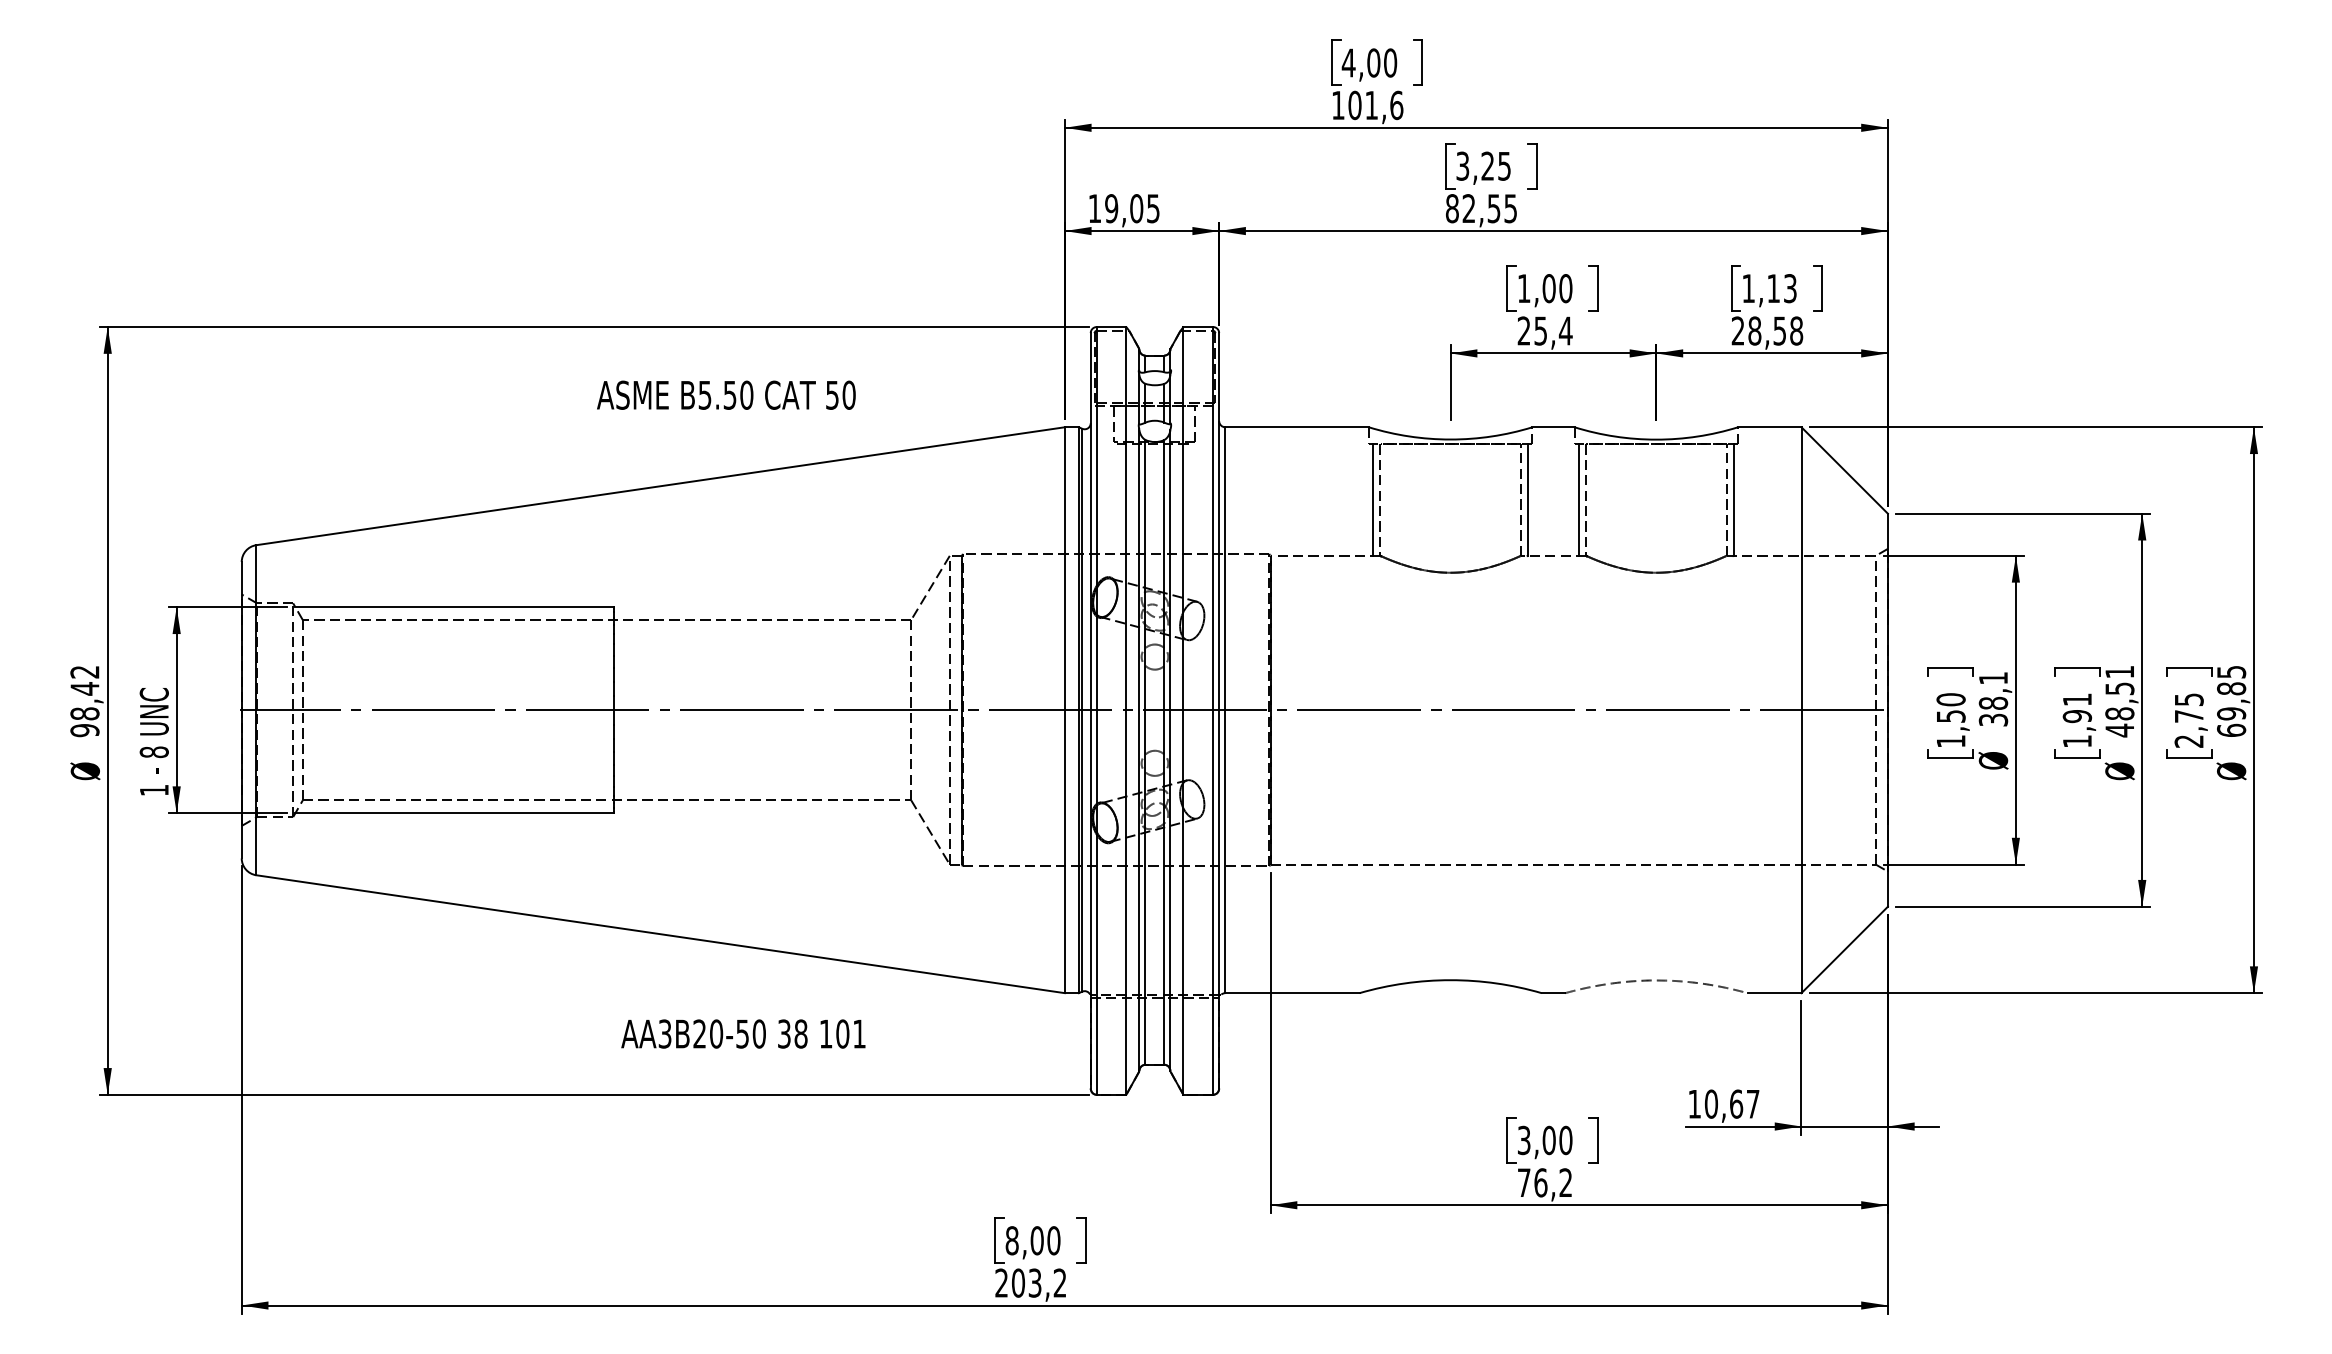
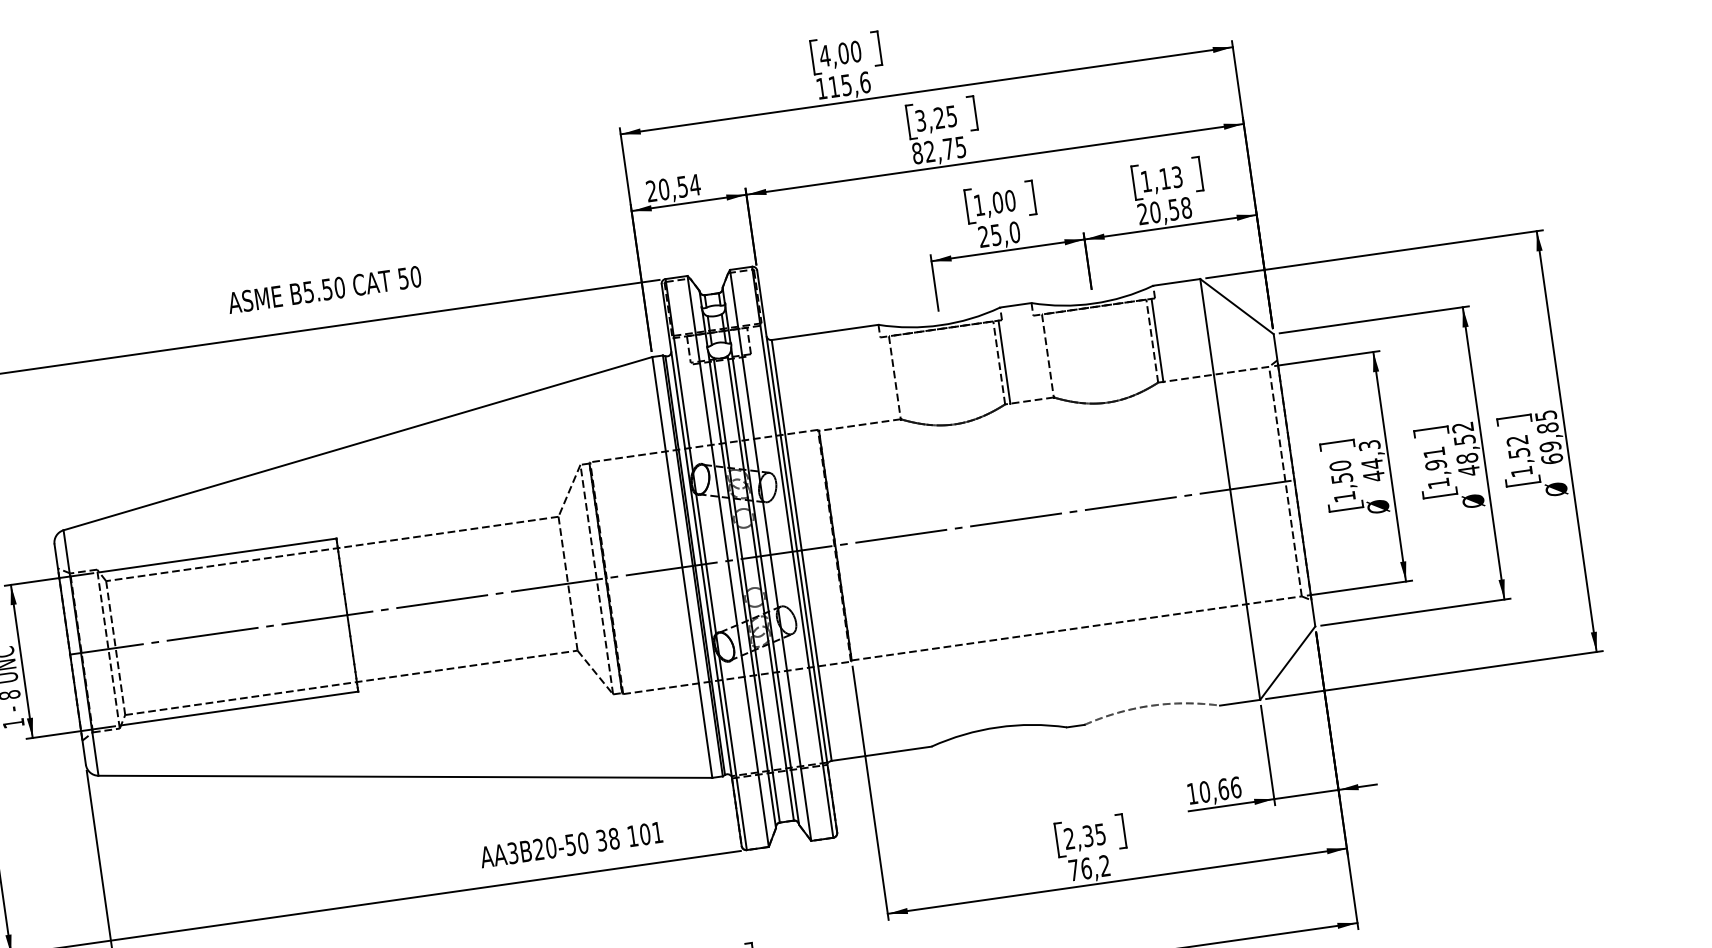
text: (1362, 105) -> (839, 86), 101,6 -> 115,6
text: (1124, 208) -> (673, 188), 19,05 -> 20,54
text: (1493, 208) -> (948, 148), 82,55 -> 82,75
text: (1565, 330) -> (1014, 232), 25,4 -> 25,0
text: (1754, 331) -> (1155, 212), 28,58 -> 20,58
text: (726, 394) -> (324, 289), moved
line: (1373, 499) -> (889, 378), removed
line: (1579, 500) -> (1042, 357), removed
text: (2119, 672) -> (1462, 427), 48,51 -> 48,52
text: (1993, 699) -> (1371, 461), 38,1 -> 44,3
text: (2188, 720) -> (1519, 456), 2,75 -> 1,52
text: (743, 1033) -> (571, 844), moved
text: (1752, 1103) -> (1235, 787), 10,67 -> 10,66
text: (1544, 1140) -> (1084, 836), 3,00 -> 2,35

